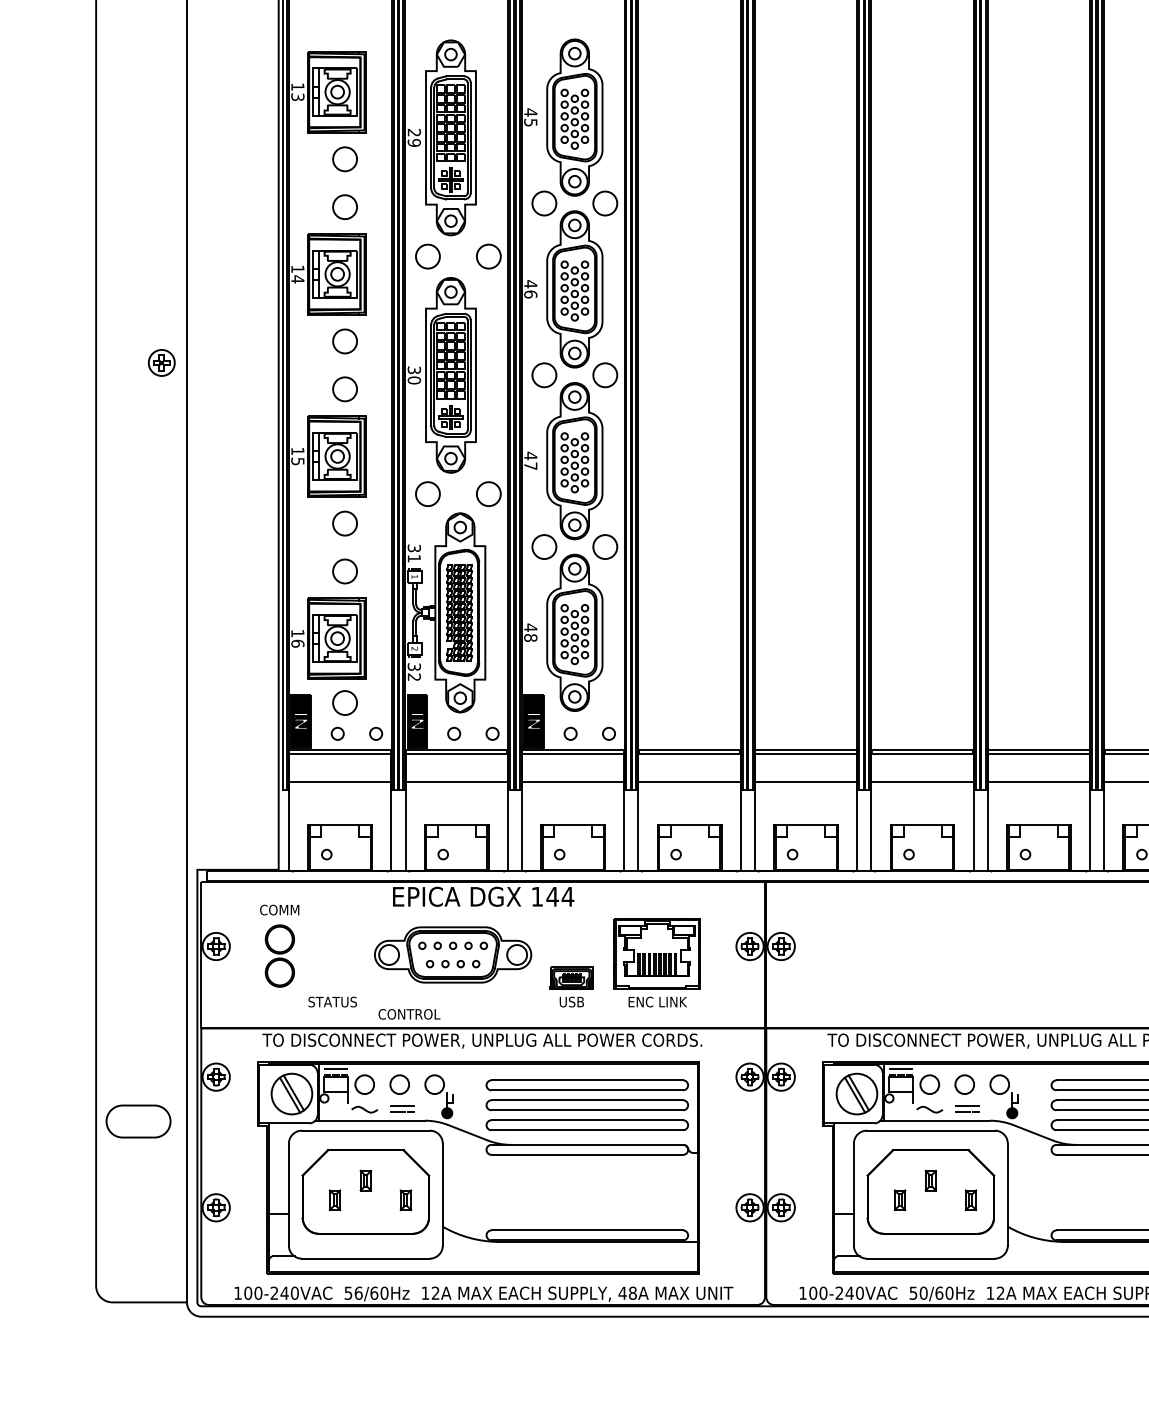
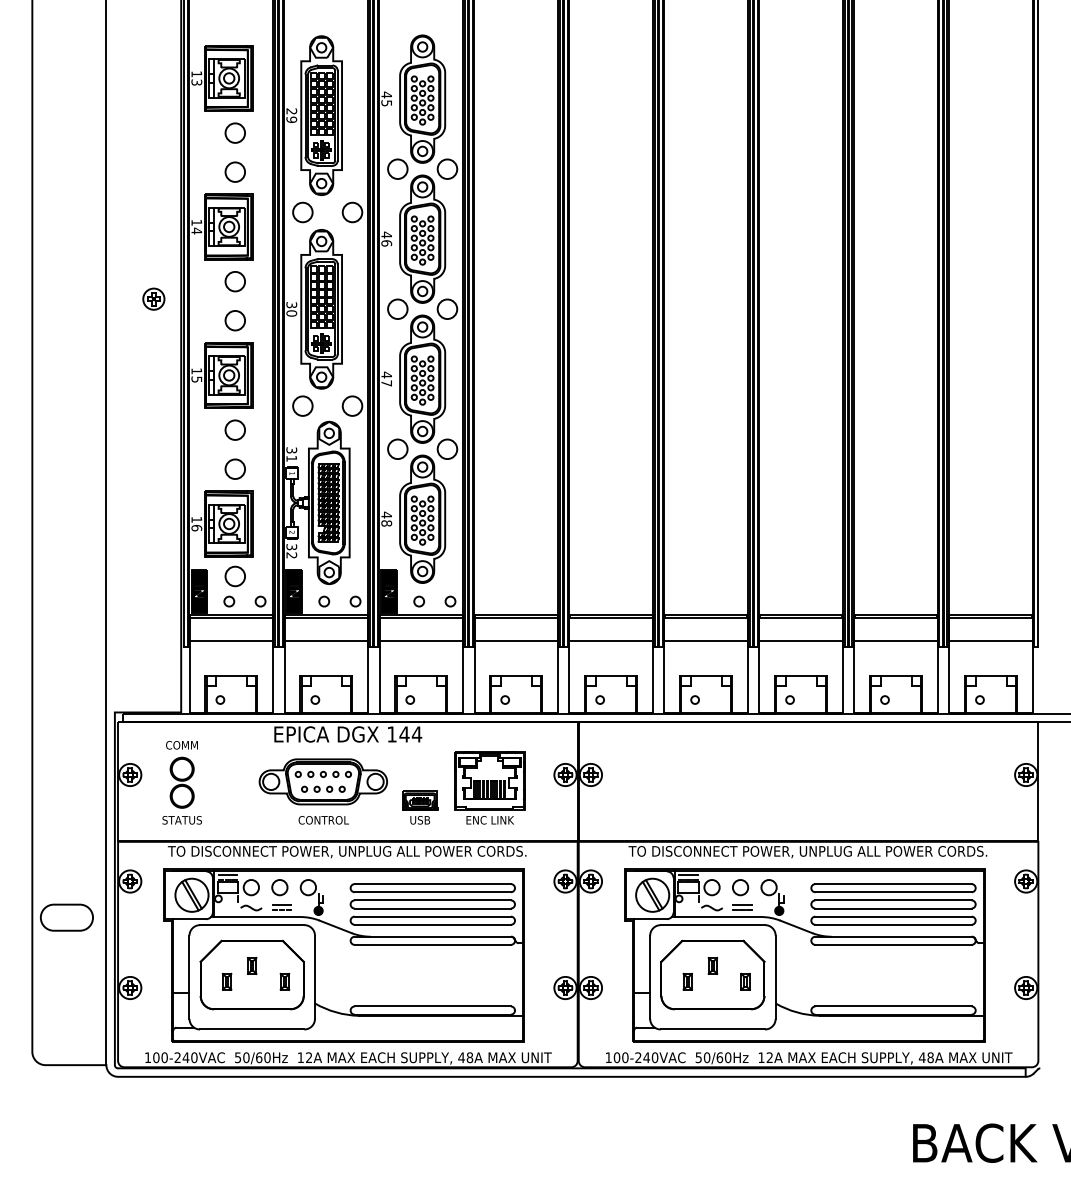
part: (161, 362) -> (153, 298), moved
text: (331, 1002) -> (181, 820), moved
text: (409, 1014) -> (323, 820), moved
text: (358, 1293) -> (246, 1057), 56/60Hz -> 50/60Hz

